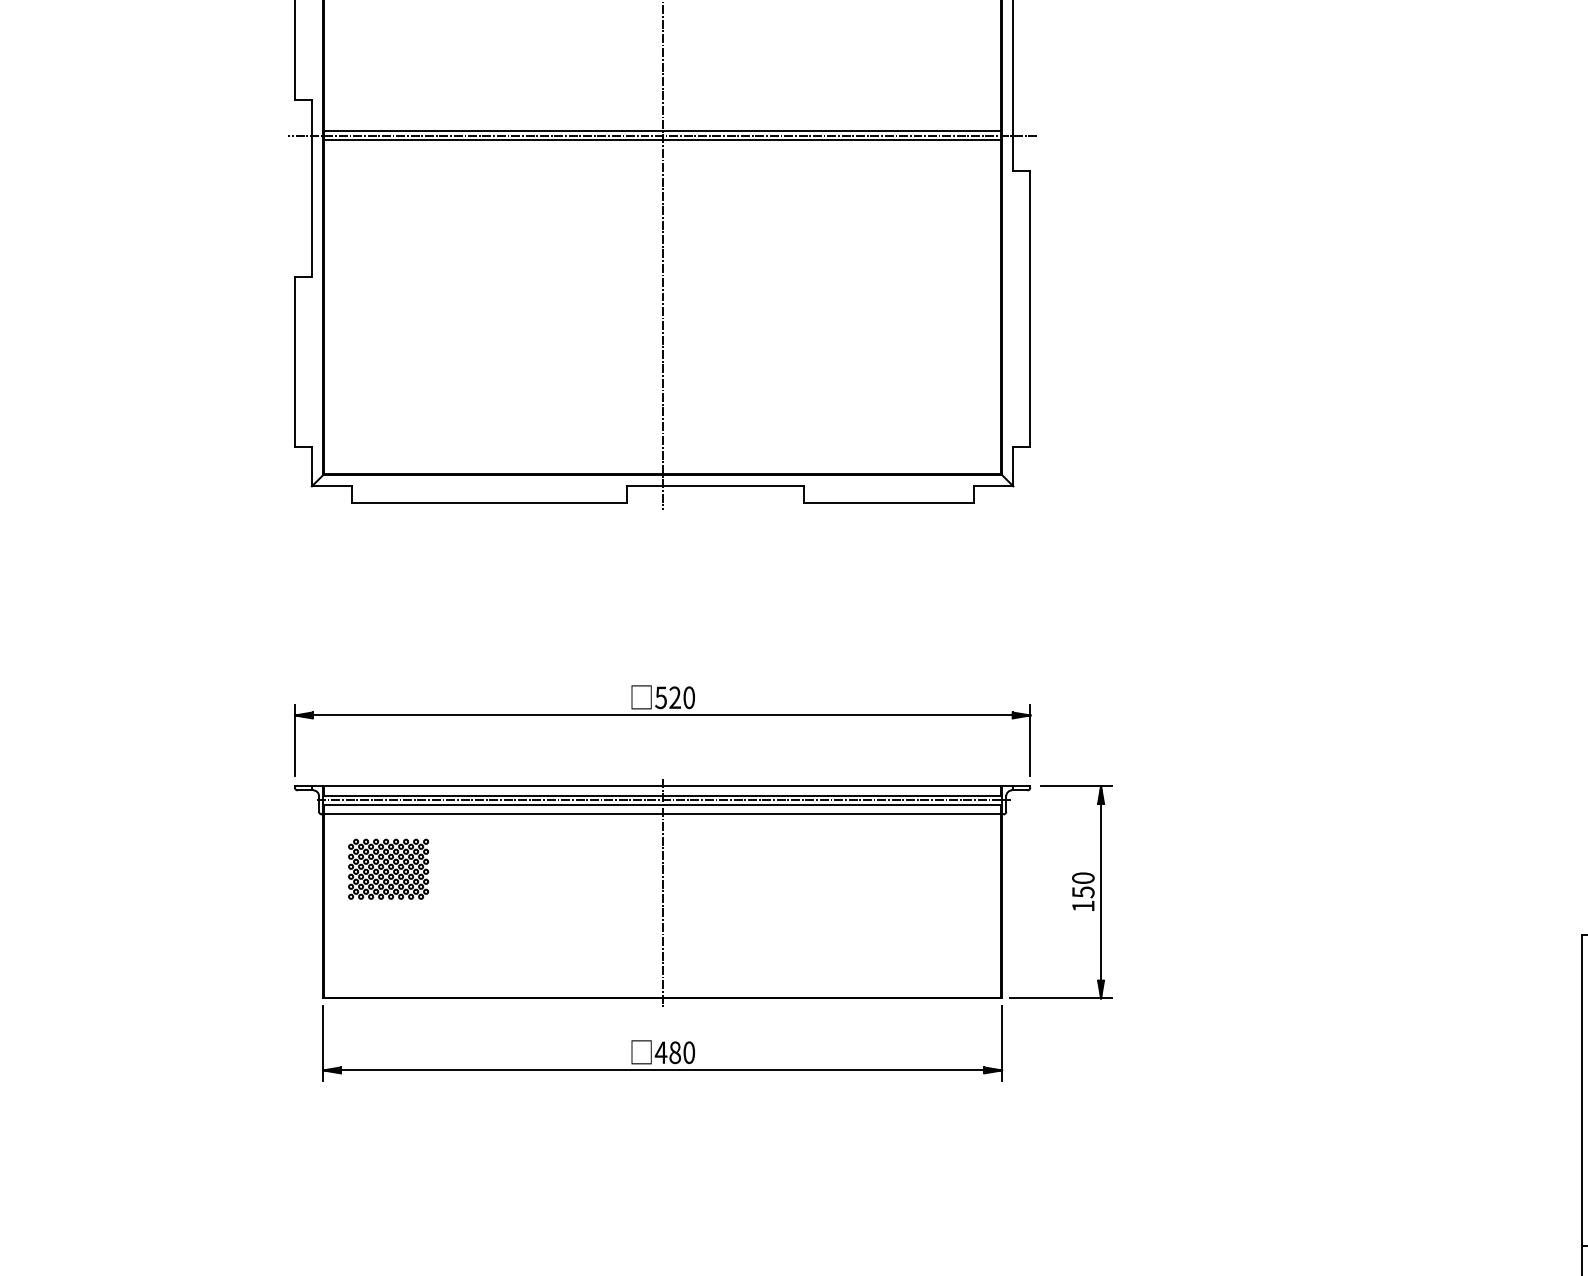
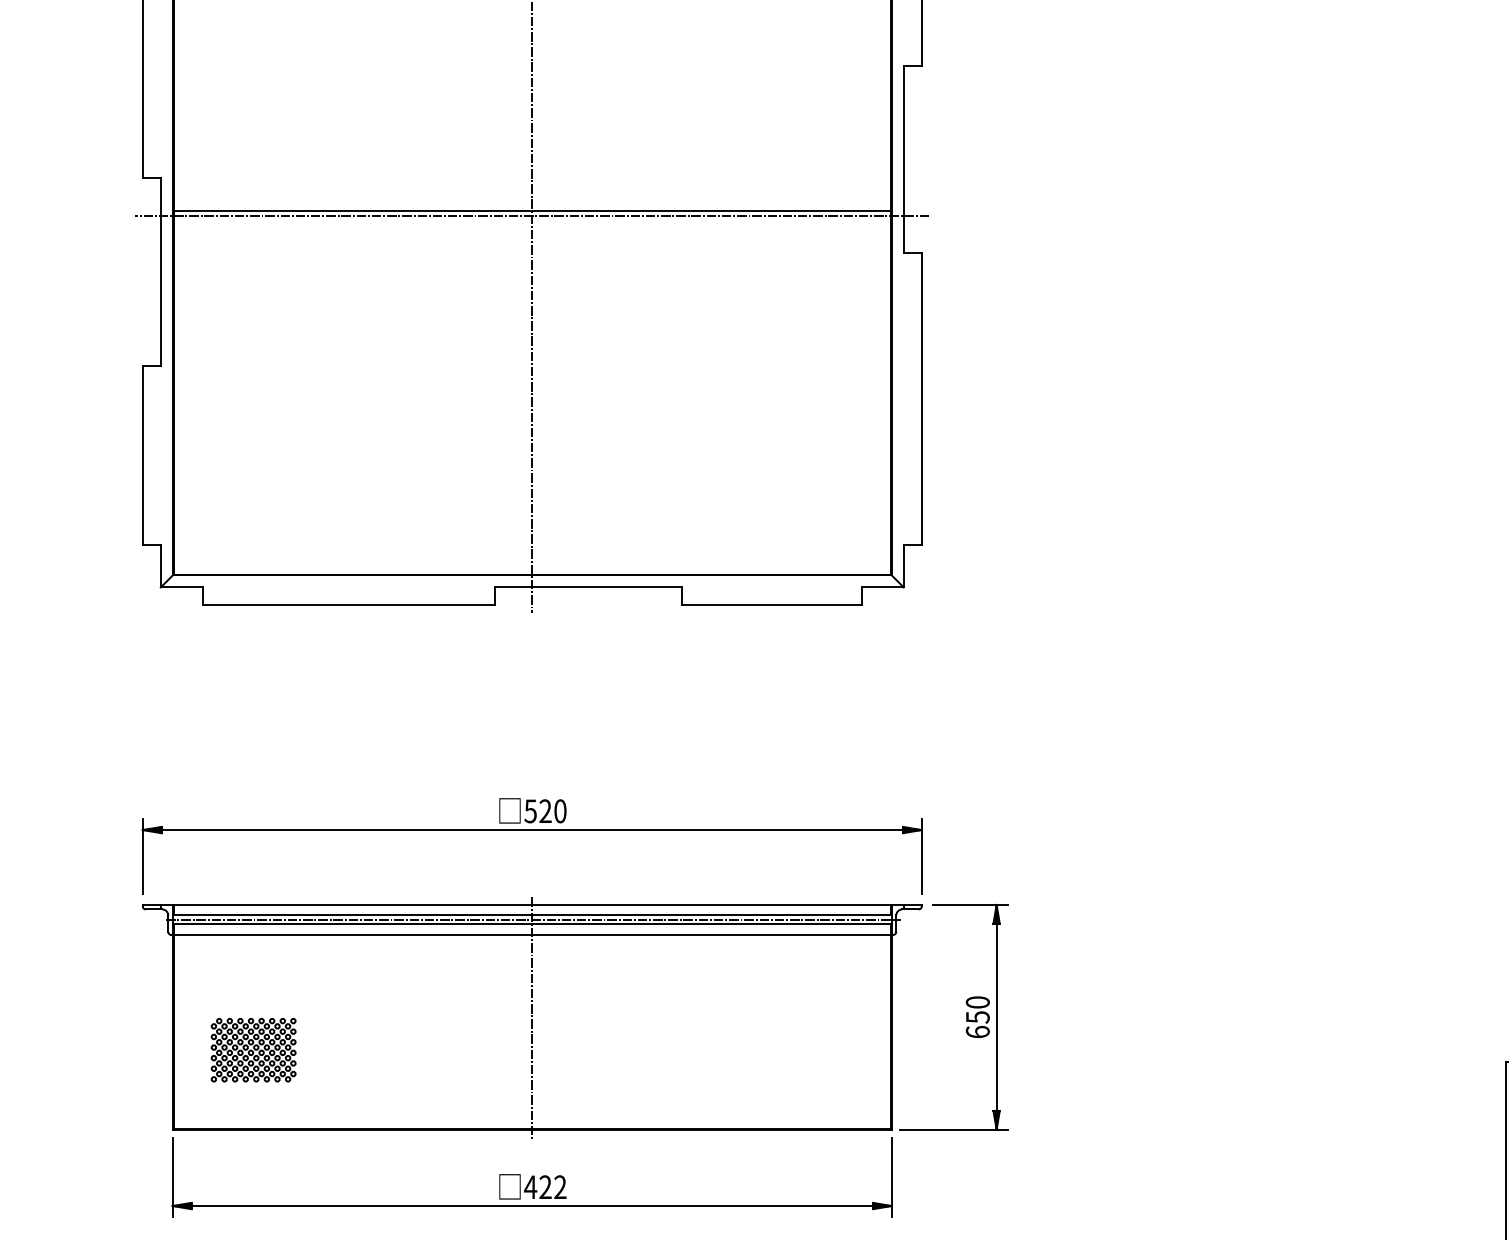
line: (662, 139) -> (532, 220), removed
part: (388, 868) -> (253, 1049), moved
text: (1083, 905) -> (978, 1031), 150 -> 650
text: (681, 1052) -> (552, 1187), 480 -> 422

